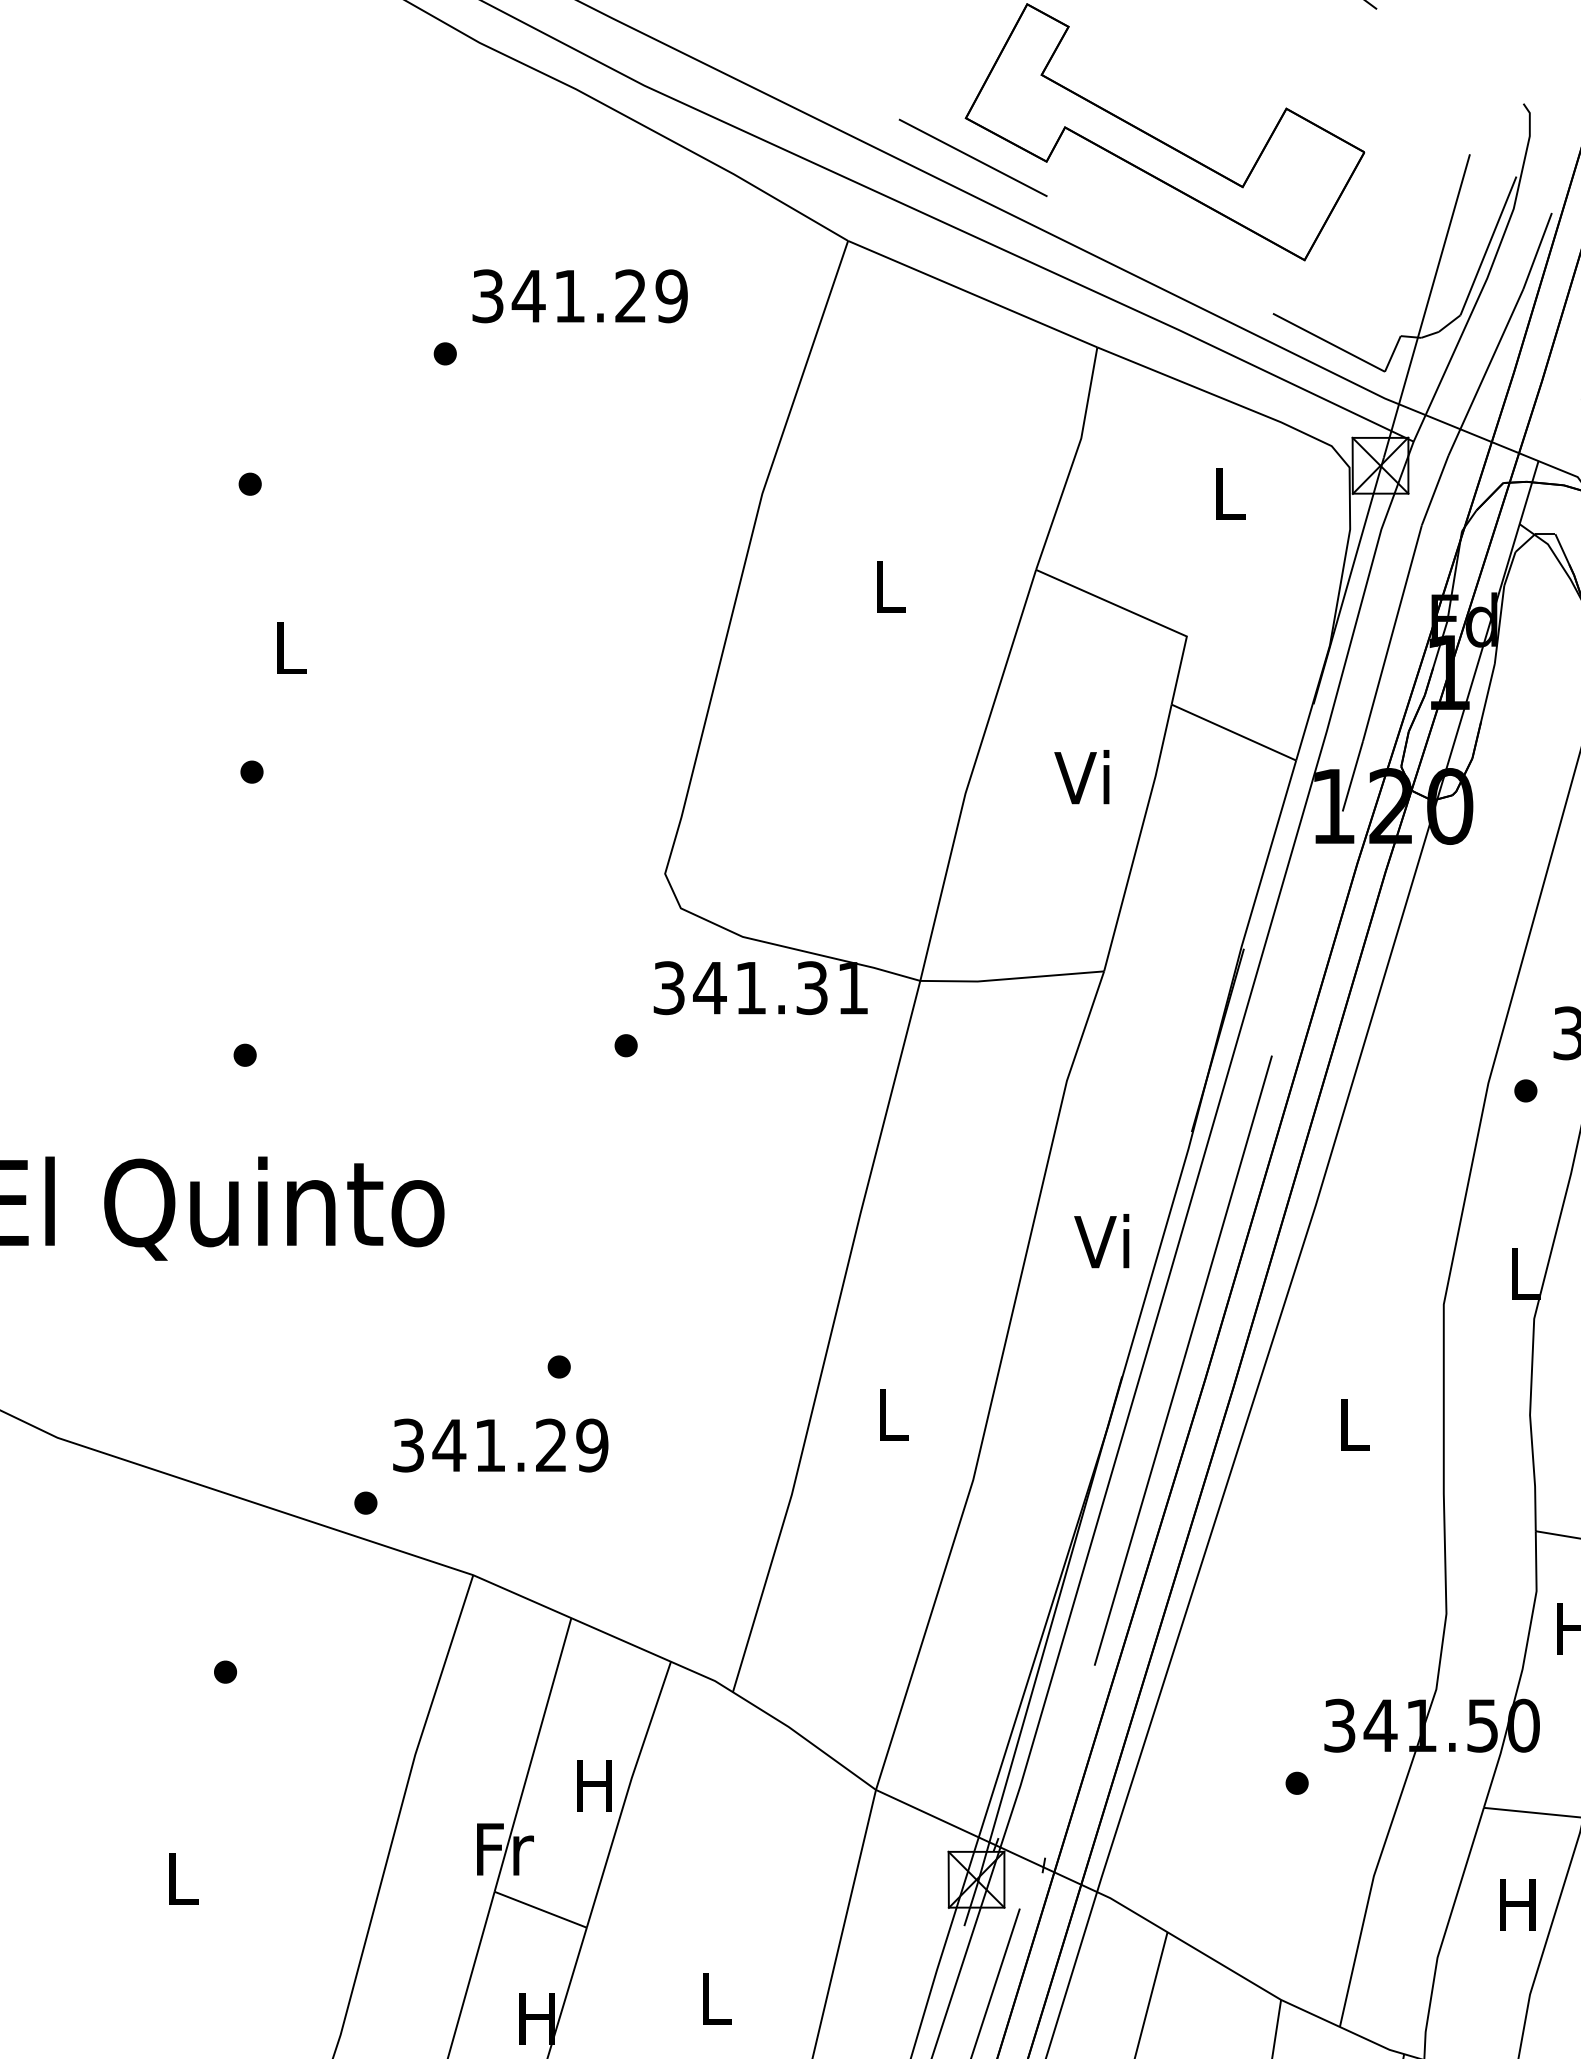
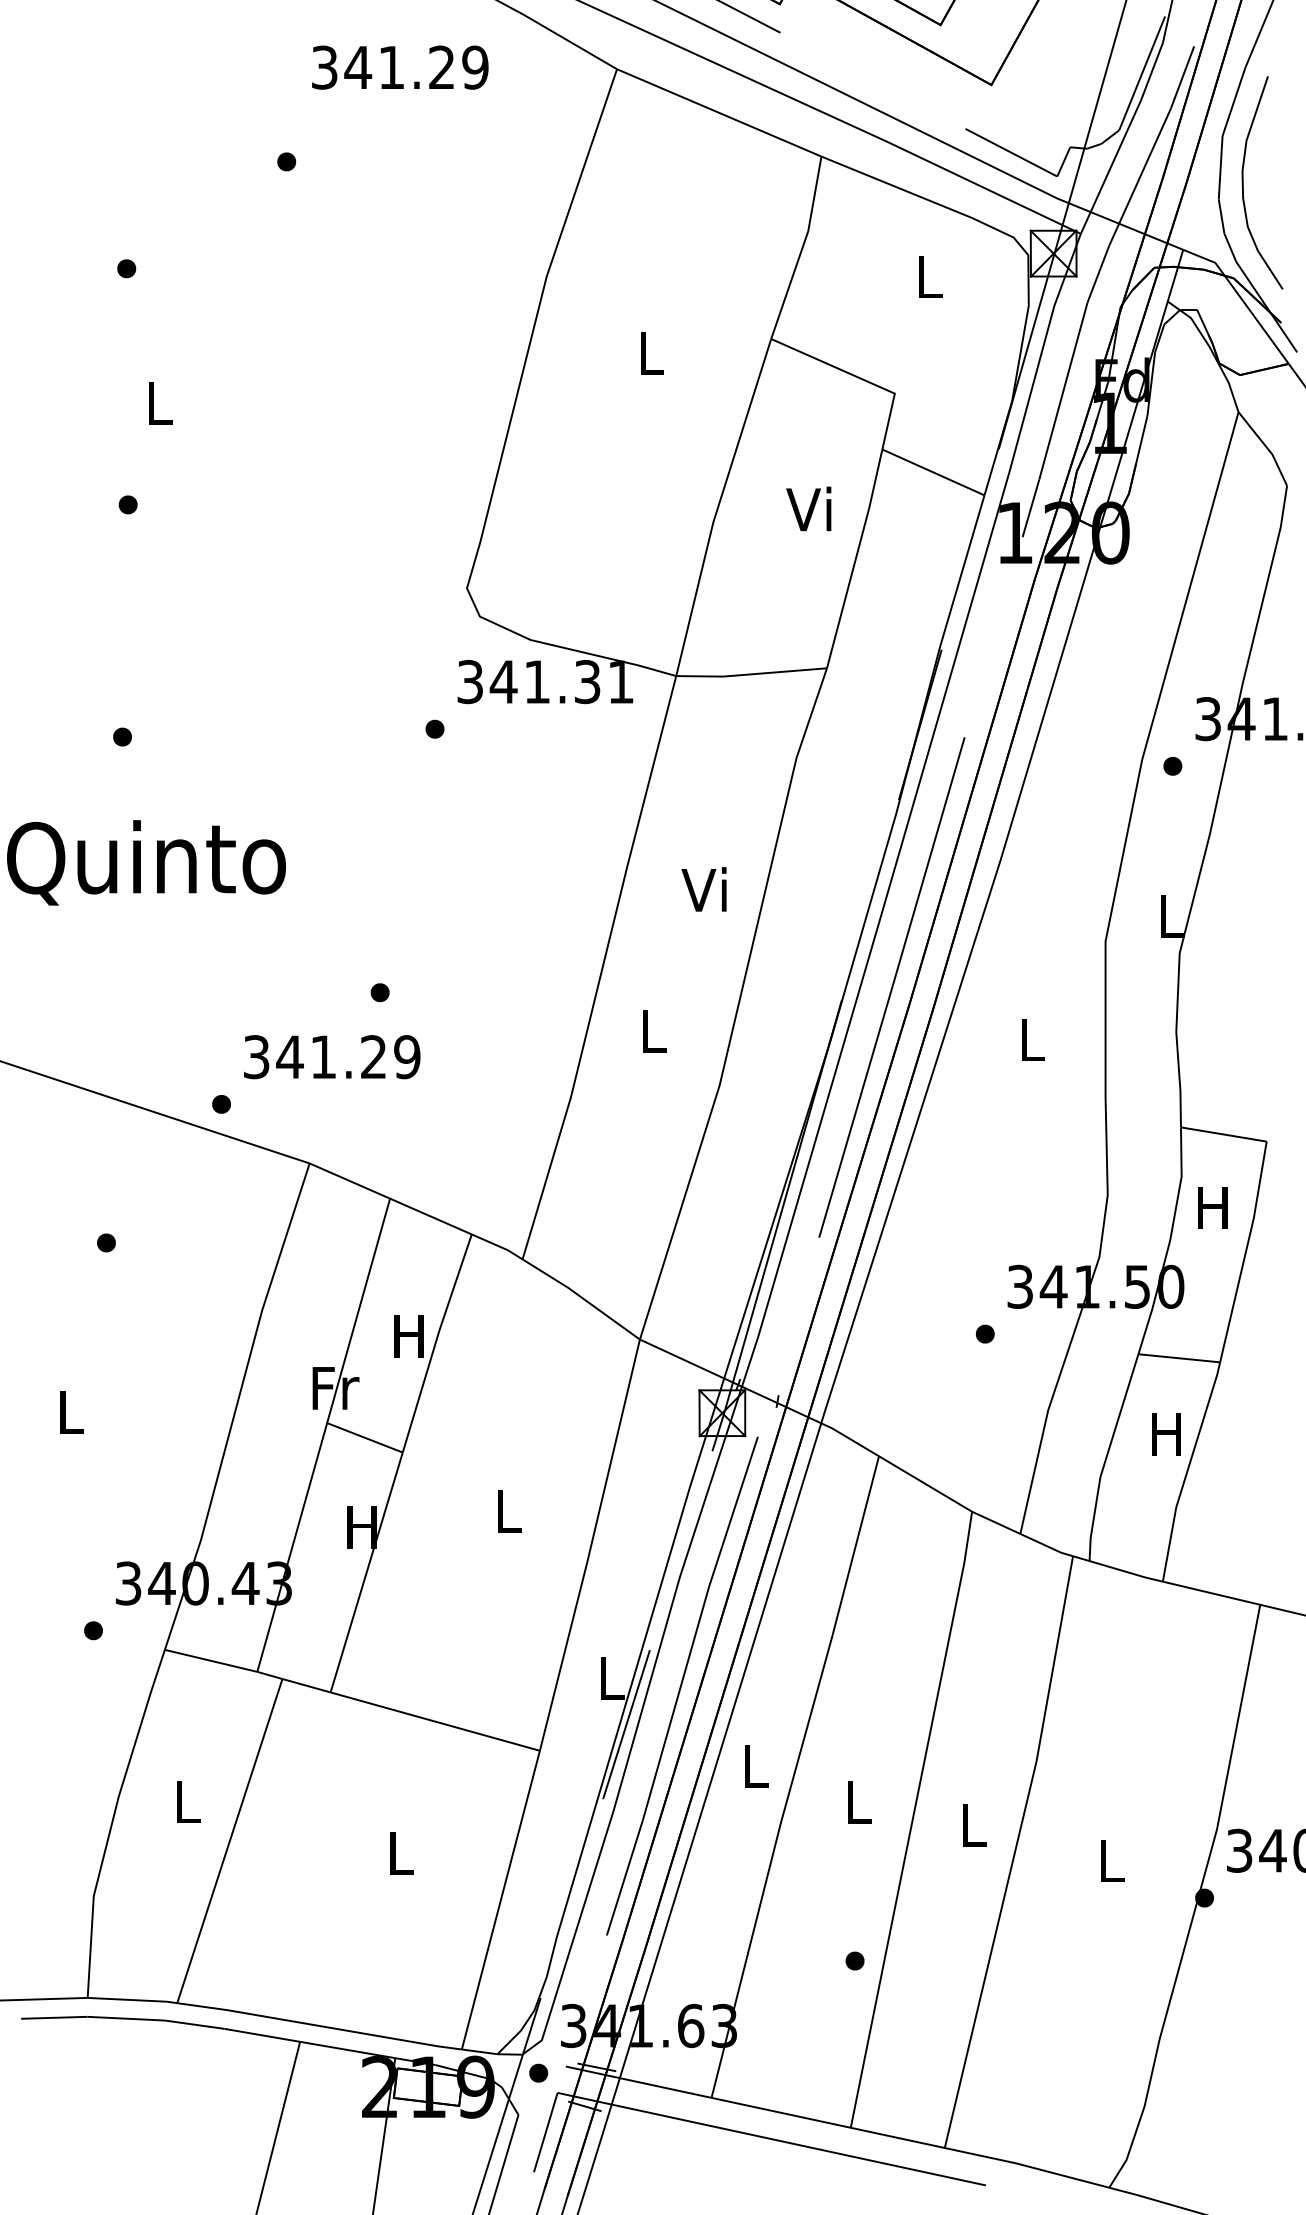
text: (580, 296) -> (400, 67), moved
text: (1101, 1241) -> (703, 889), moved

